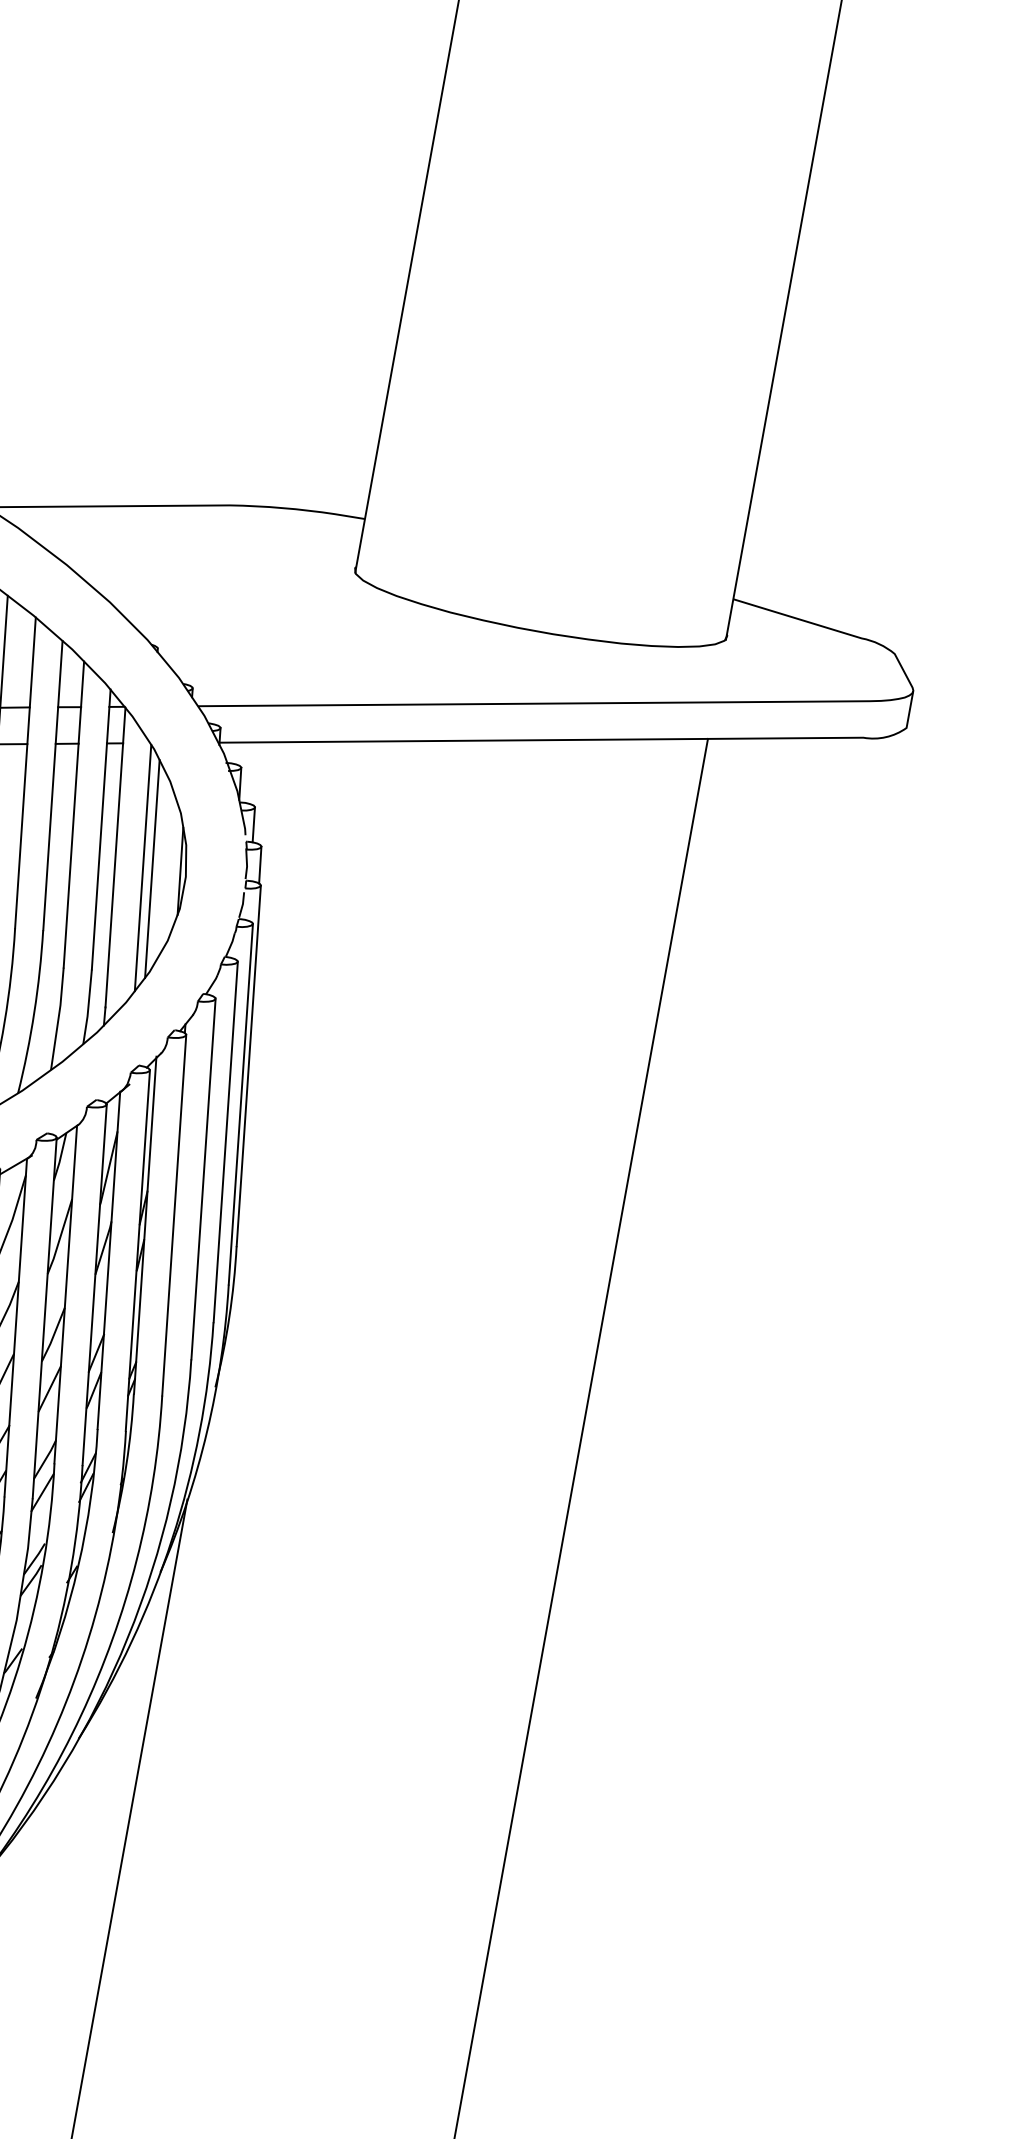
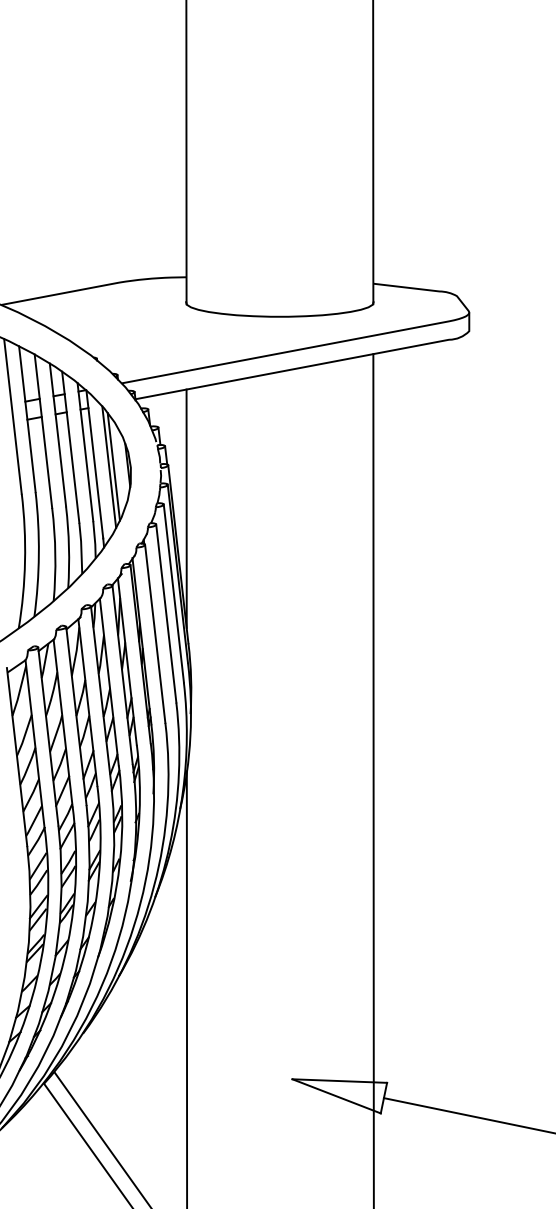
line: (281, 977) -> (186, 508), added

